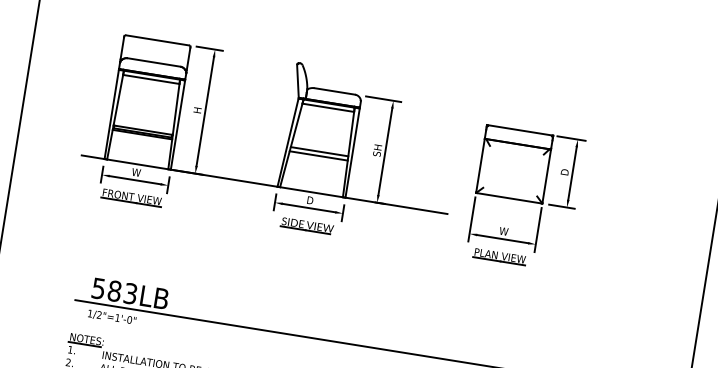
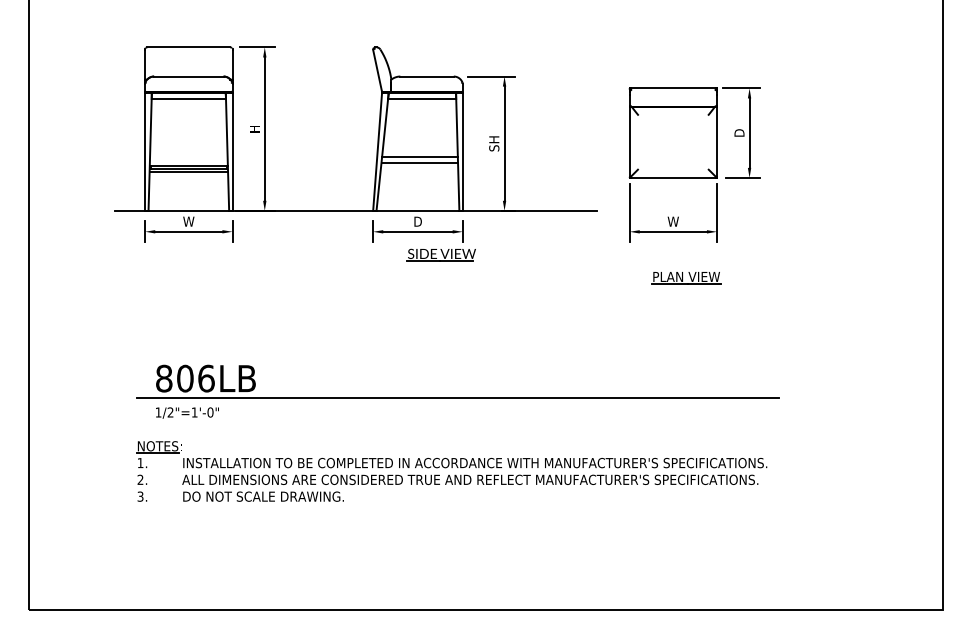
part: (132, 197) -> (188, 254), removed
part: (306, 225) -> (440, 254), moved
part: (499, 257) -> (686, 278), moved
text: (114, 291) -> (185, 378), 583LB -> 806LB

